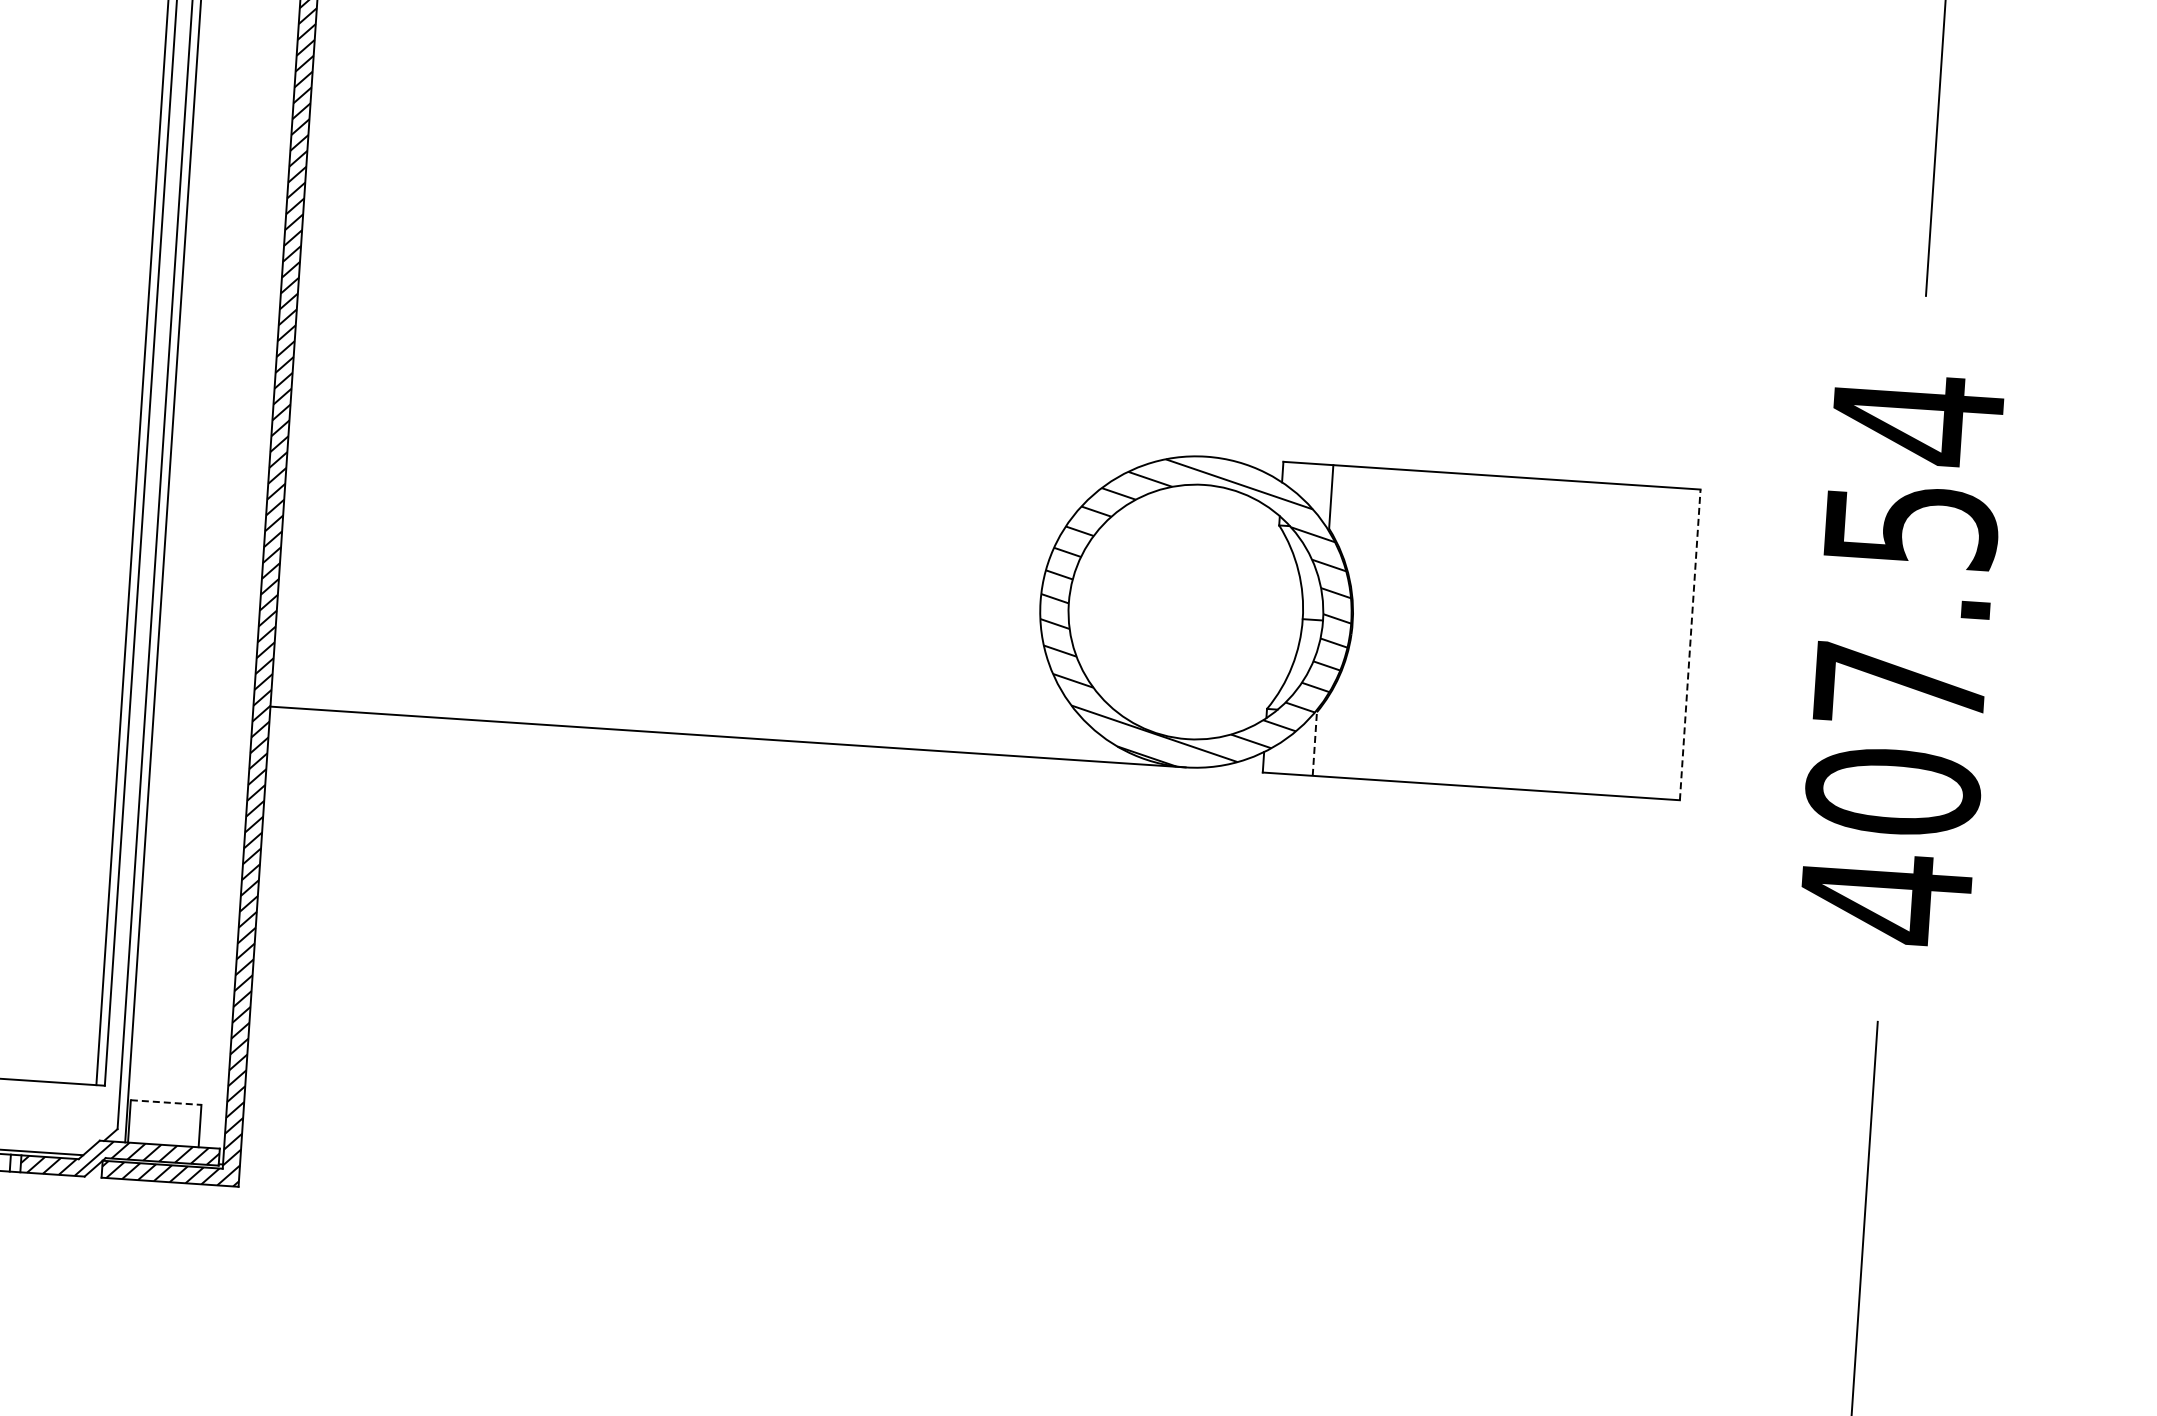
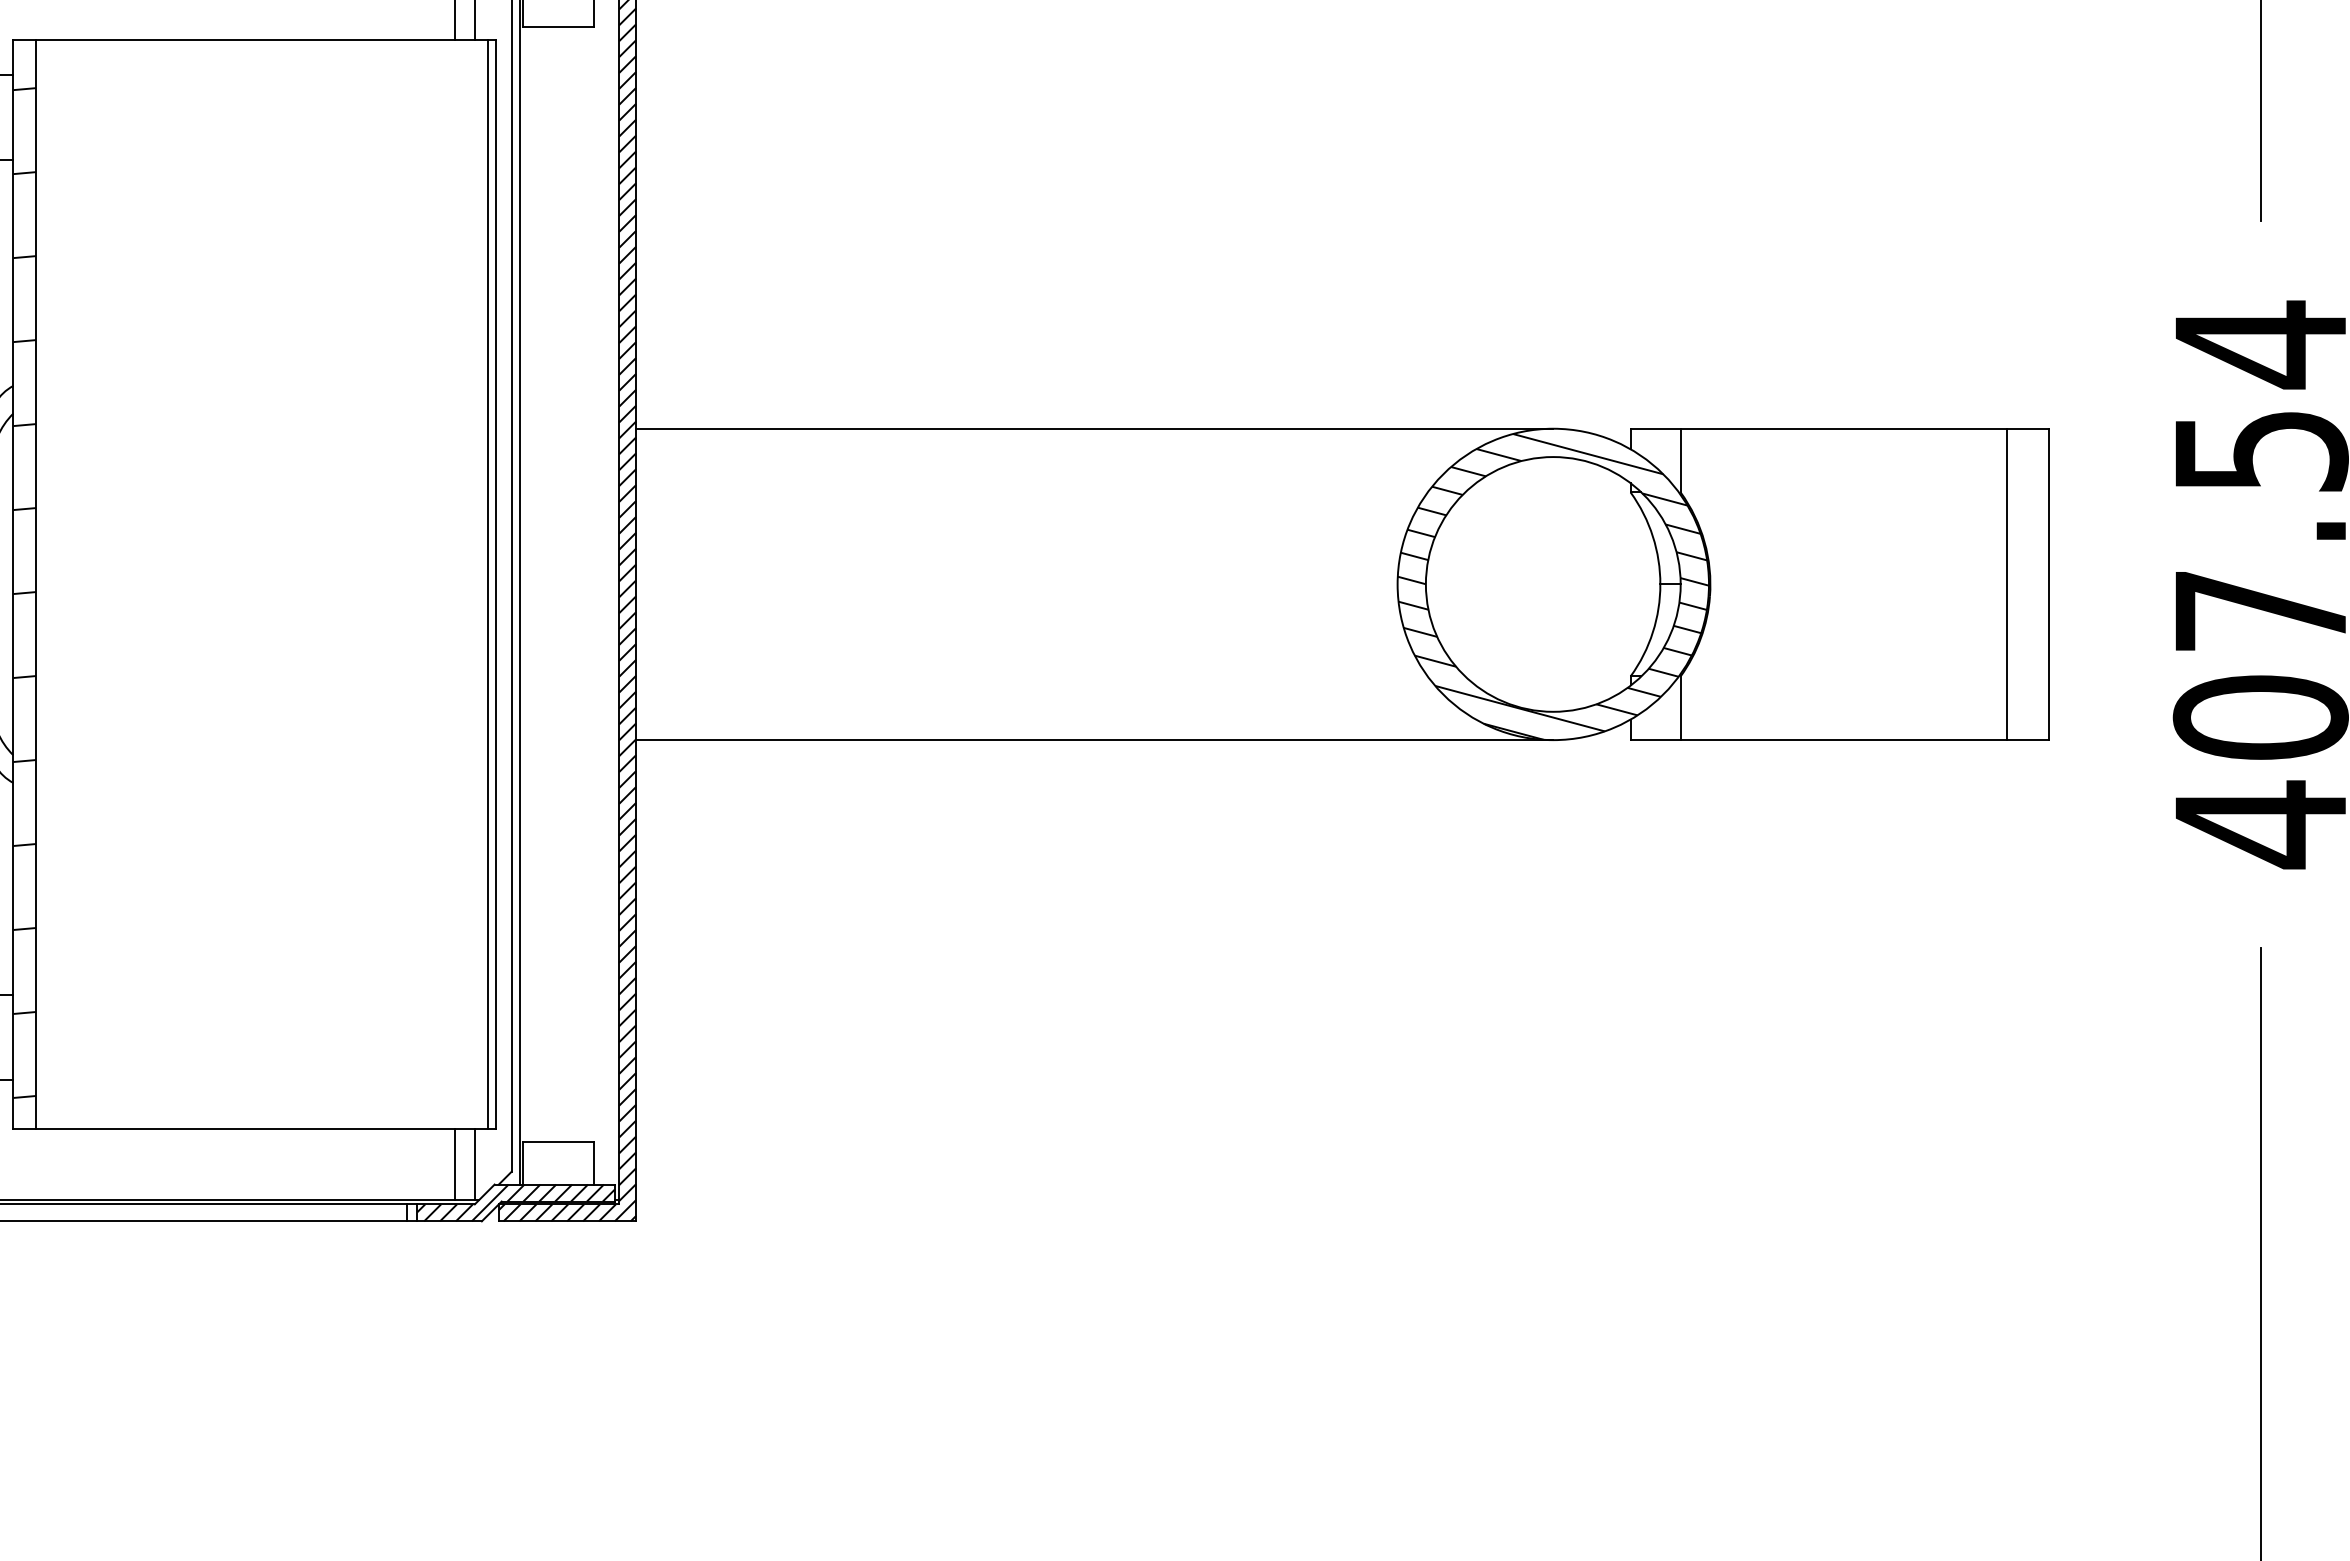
line: (748, 426) -> (1094, 428), added
line: (1649, 642) -> (2007, 584), added
line: (1690, 644) -> (2048, 584), dashed -> solid
line: (1314, 744) -> (1680, 708), dashed -> solid
line: (166, 1102) -> (558, 1142), dashed -> solid
line: (61, 1118) -> (454, 1164), added
line: (81, 1119) -> (474, 1164), added

